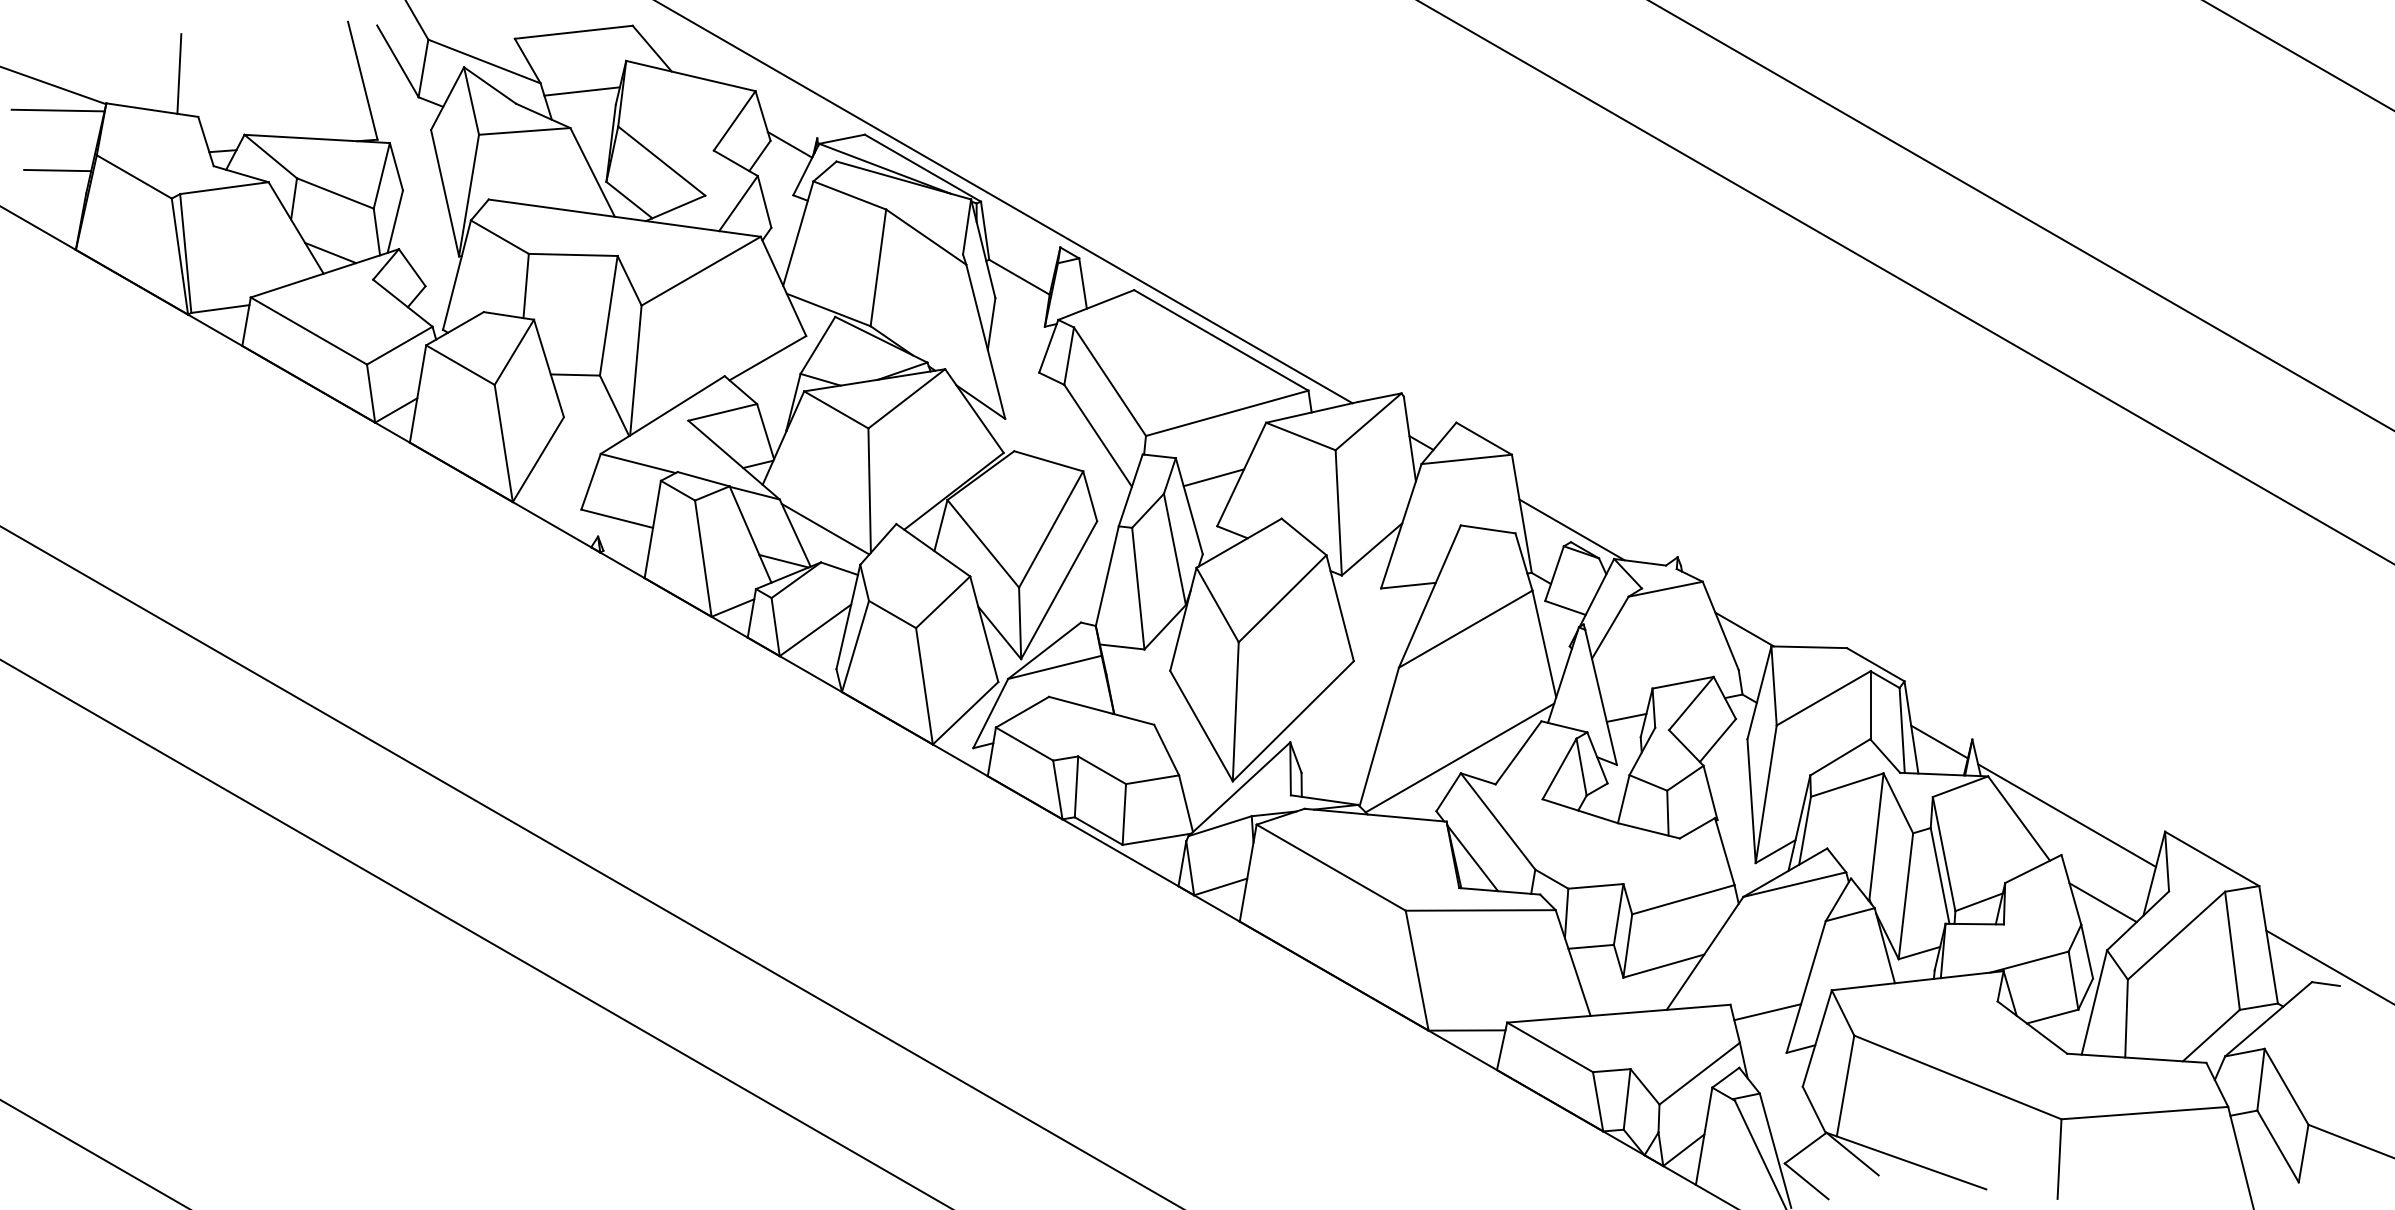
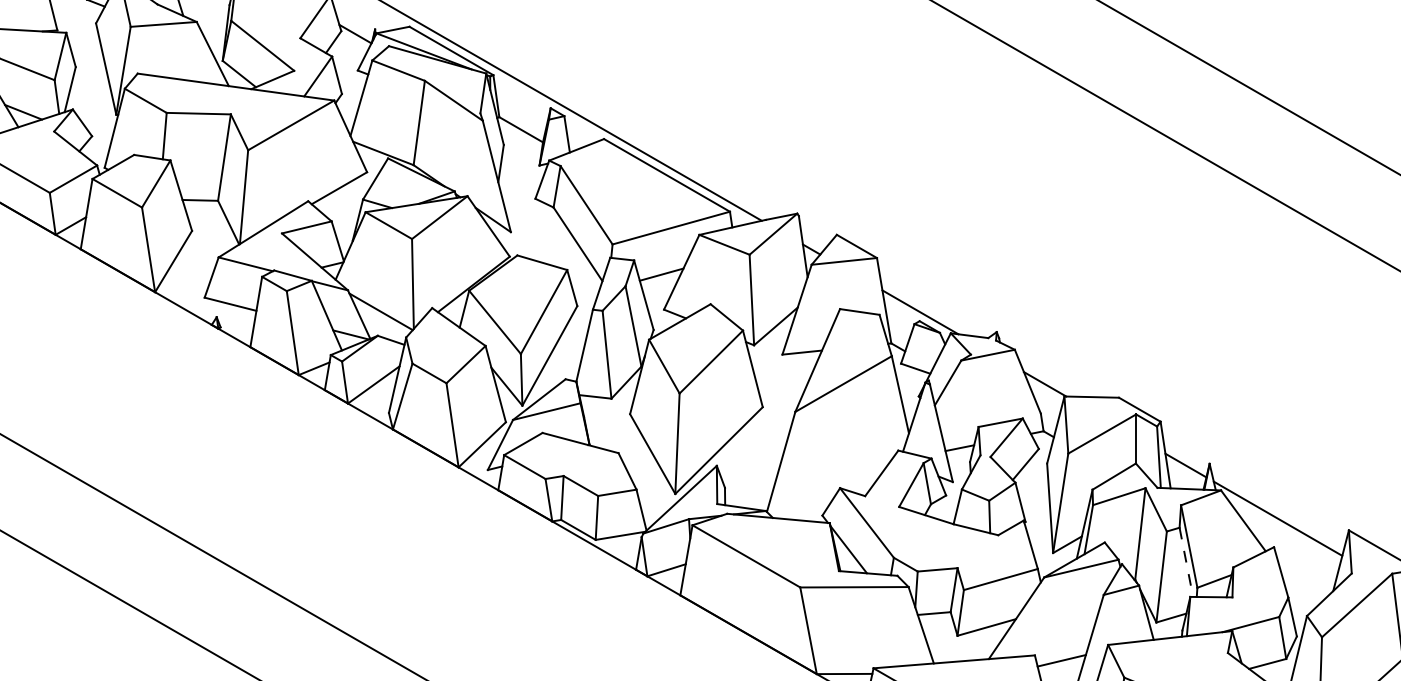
line: (1459, 757) -> (839, 476), removed
line: (1940, 875) -> (1186, 562), solid -> dashed
line: (2102, 902) -> (1303, 581), removed

